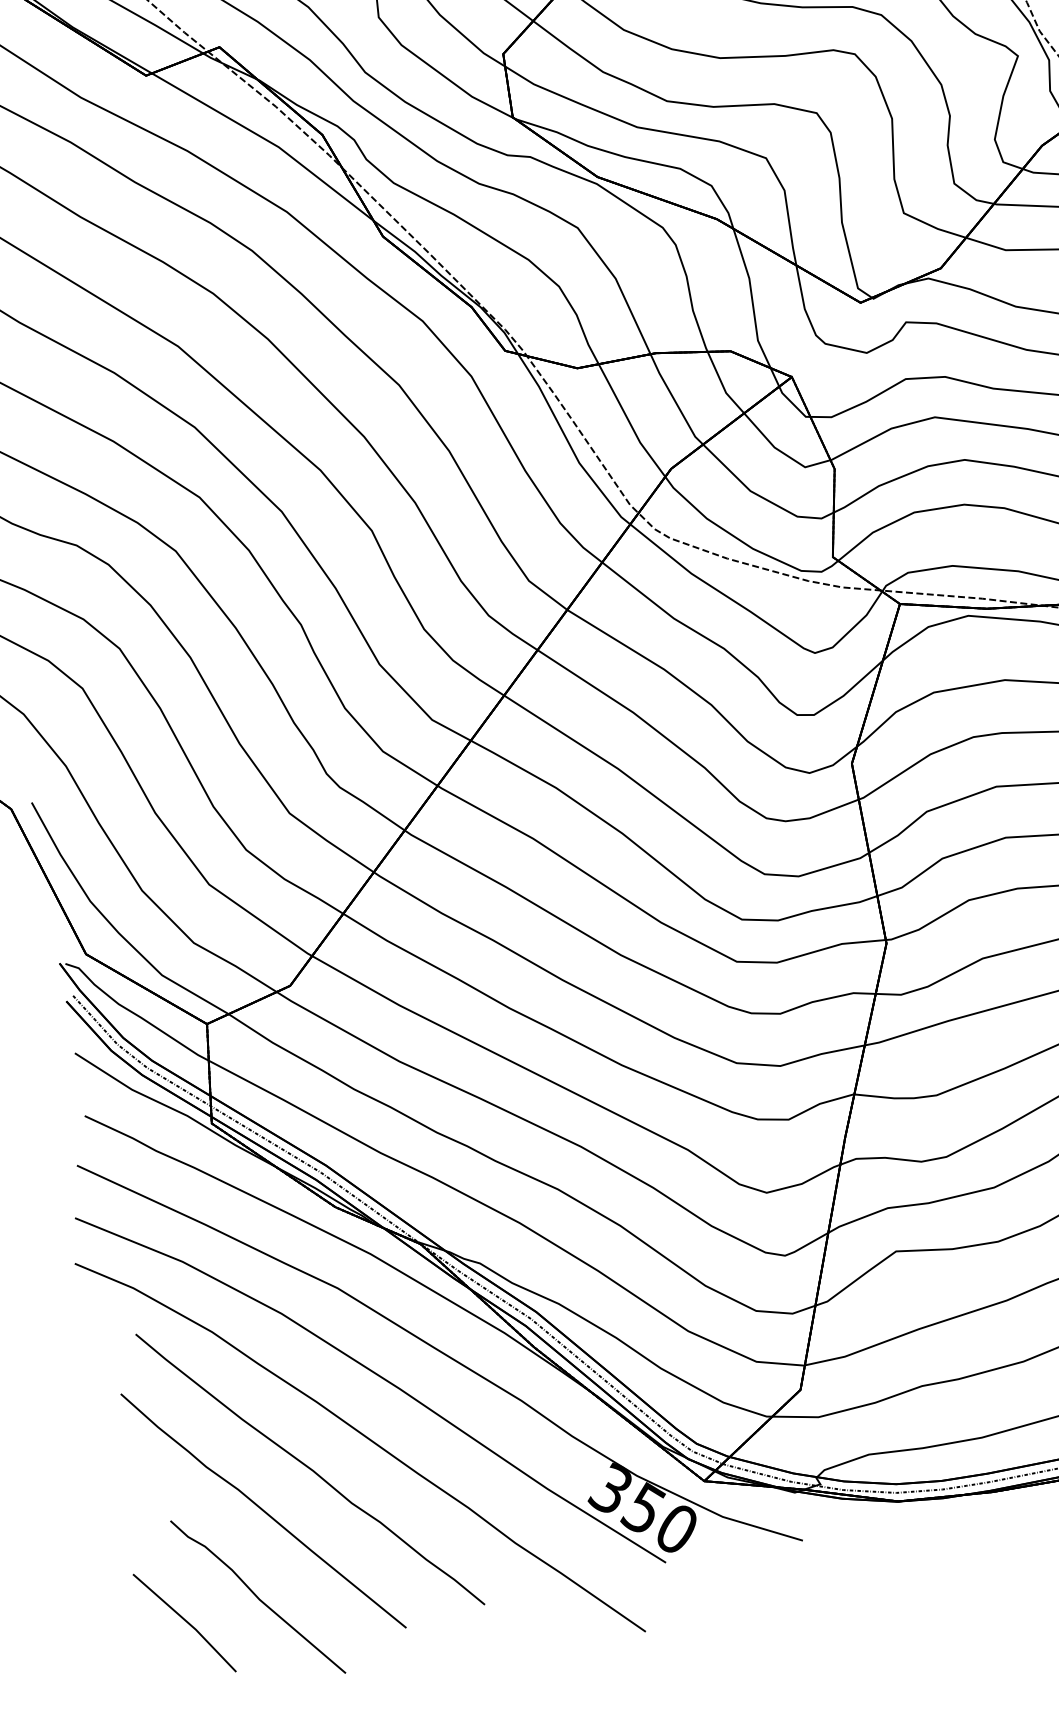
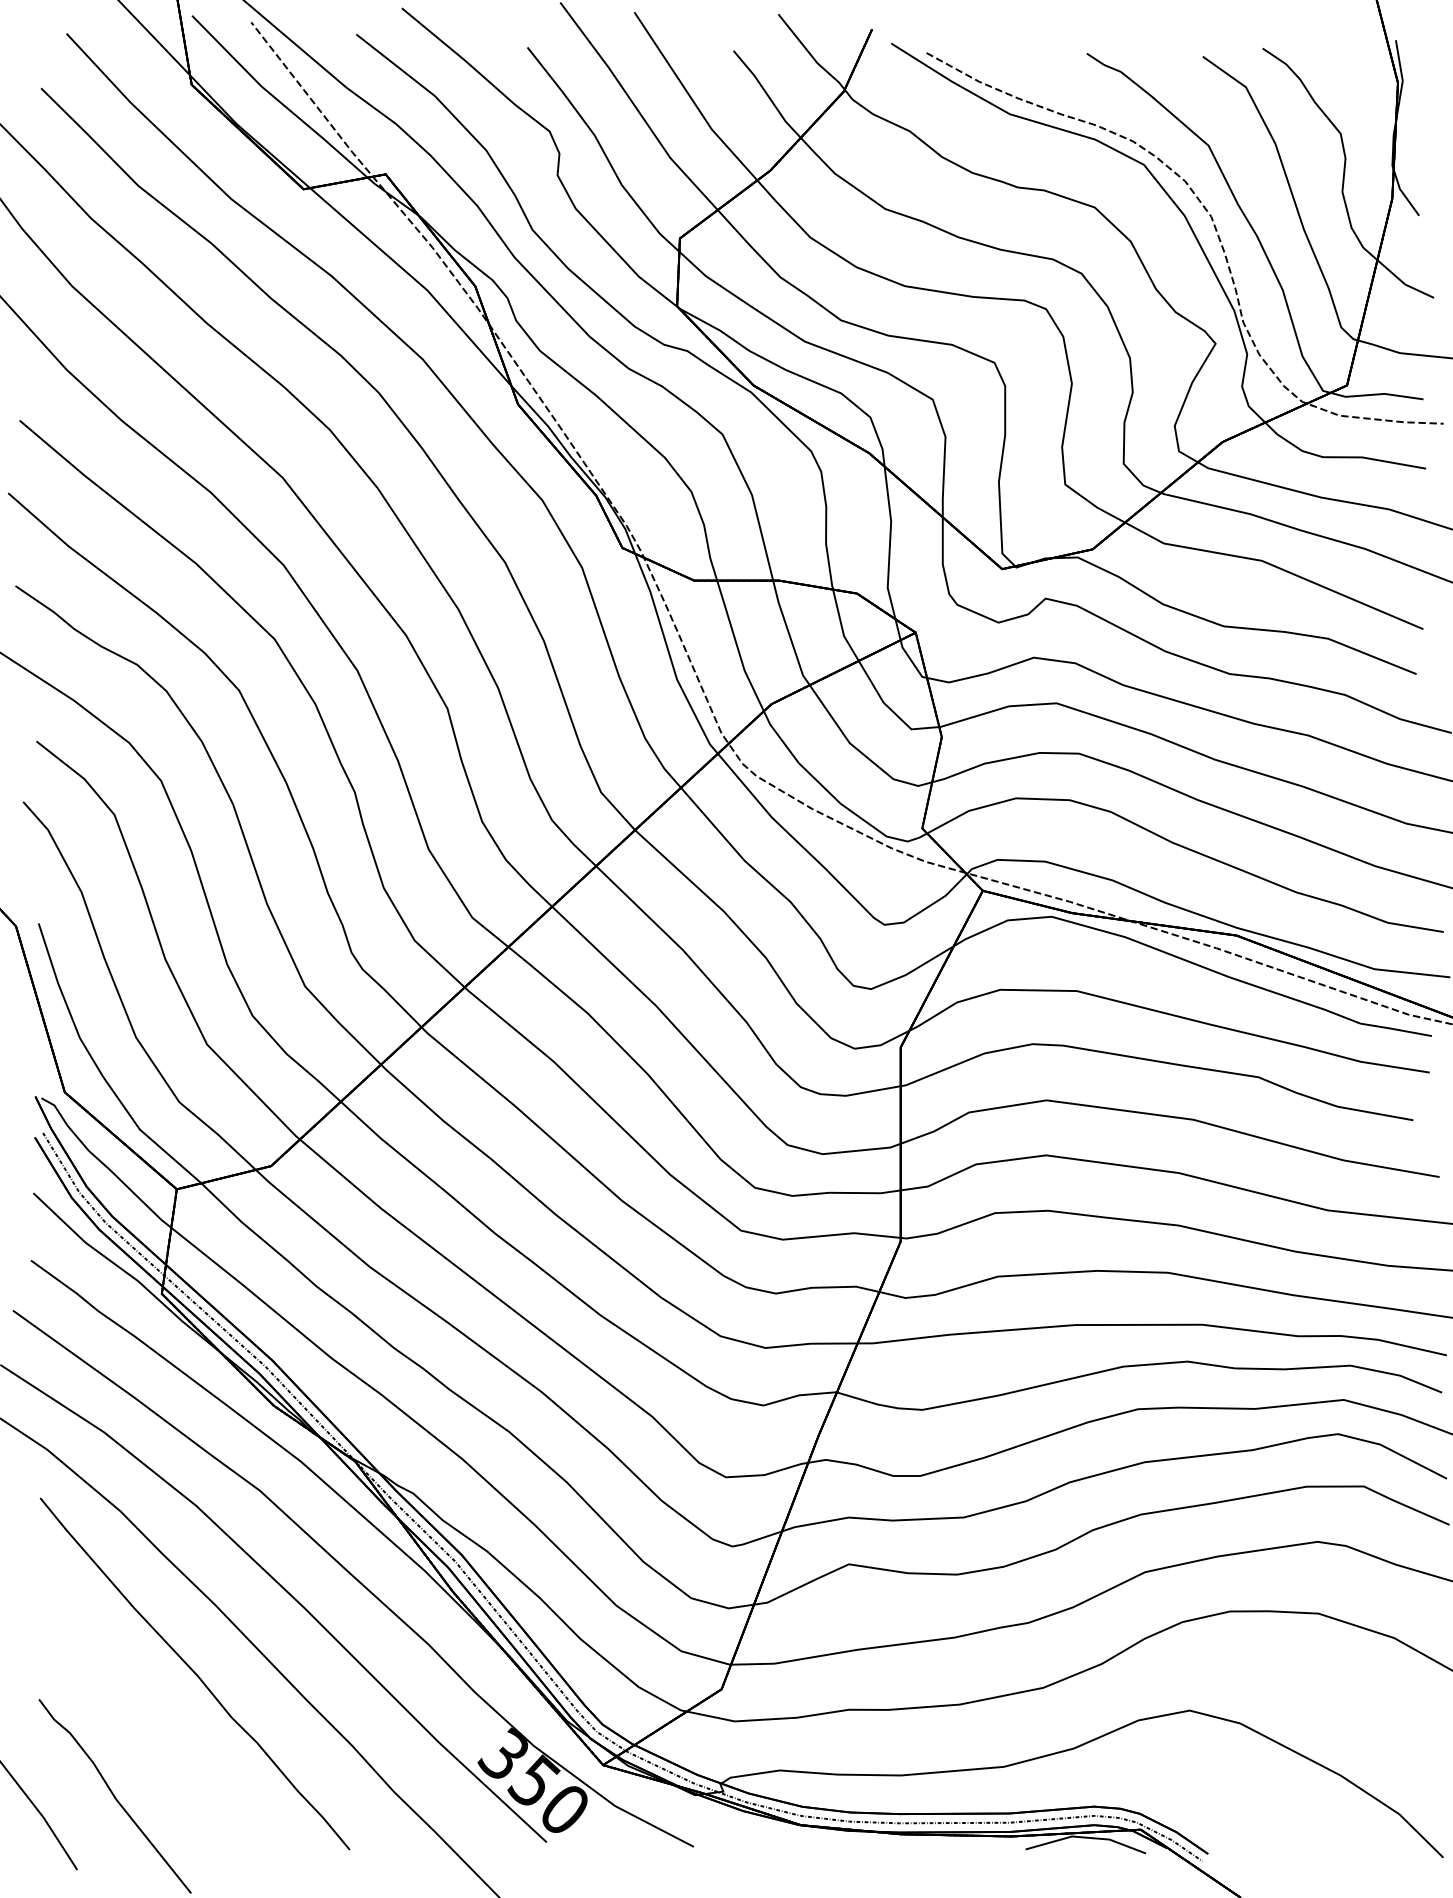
curve: (263, 1510) -> (137, 1707), removed

